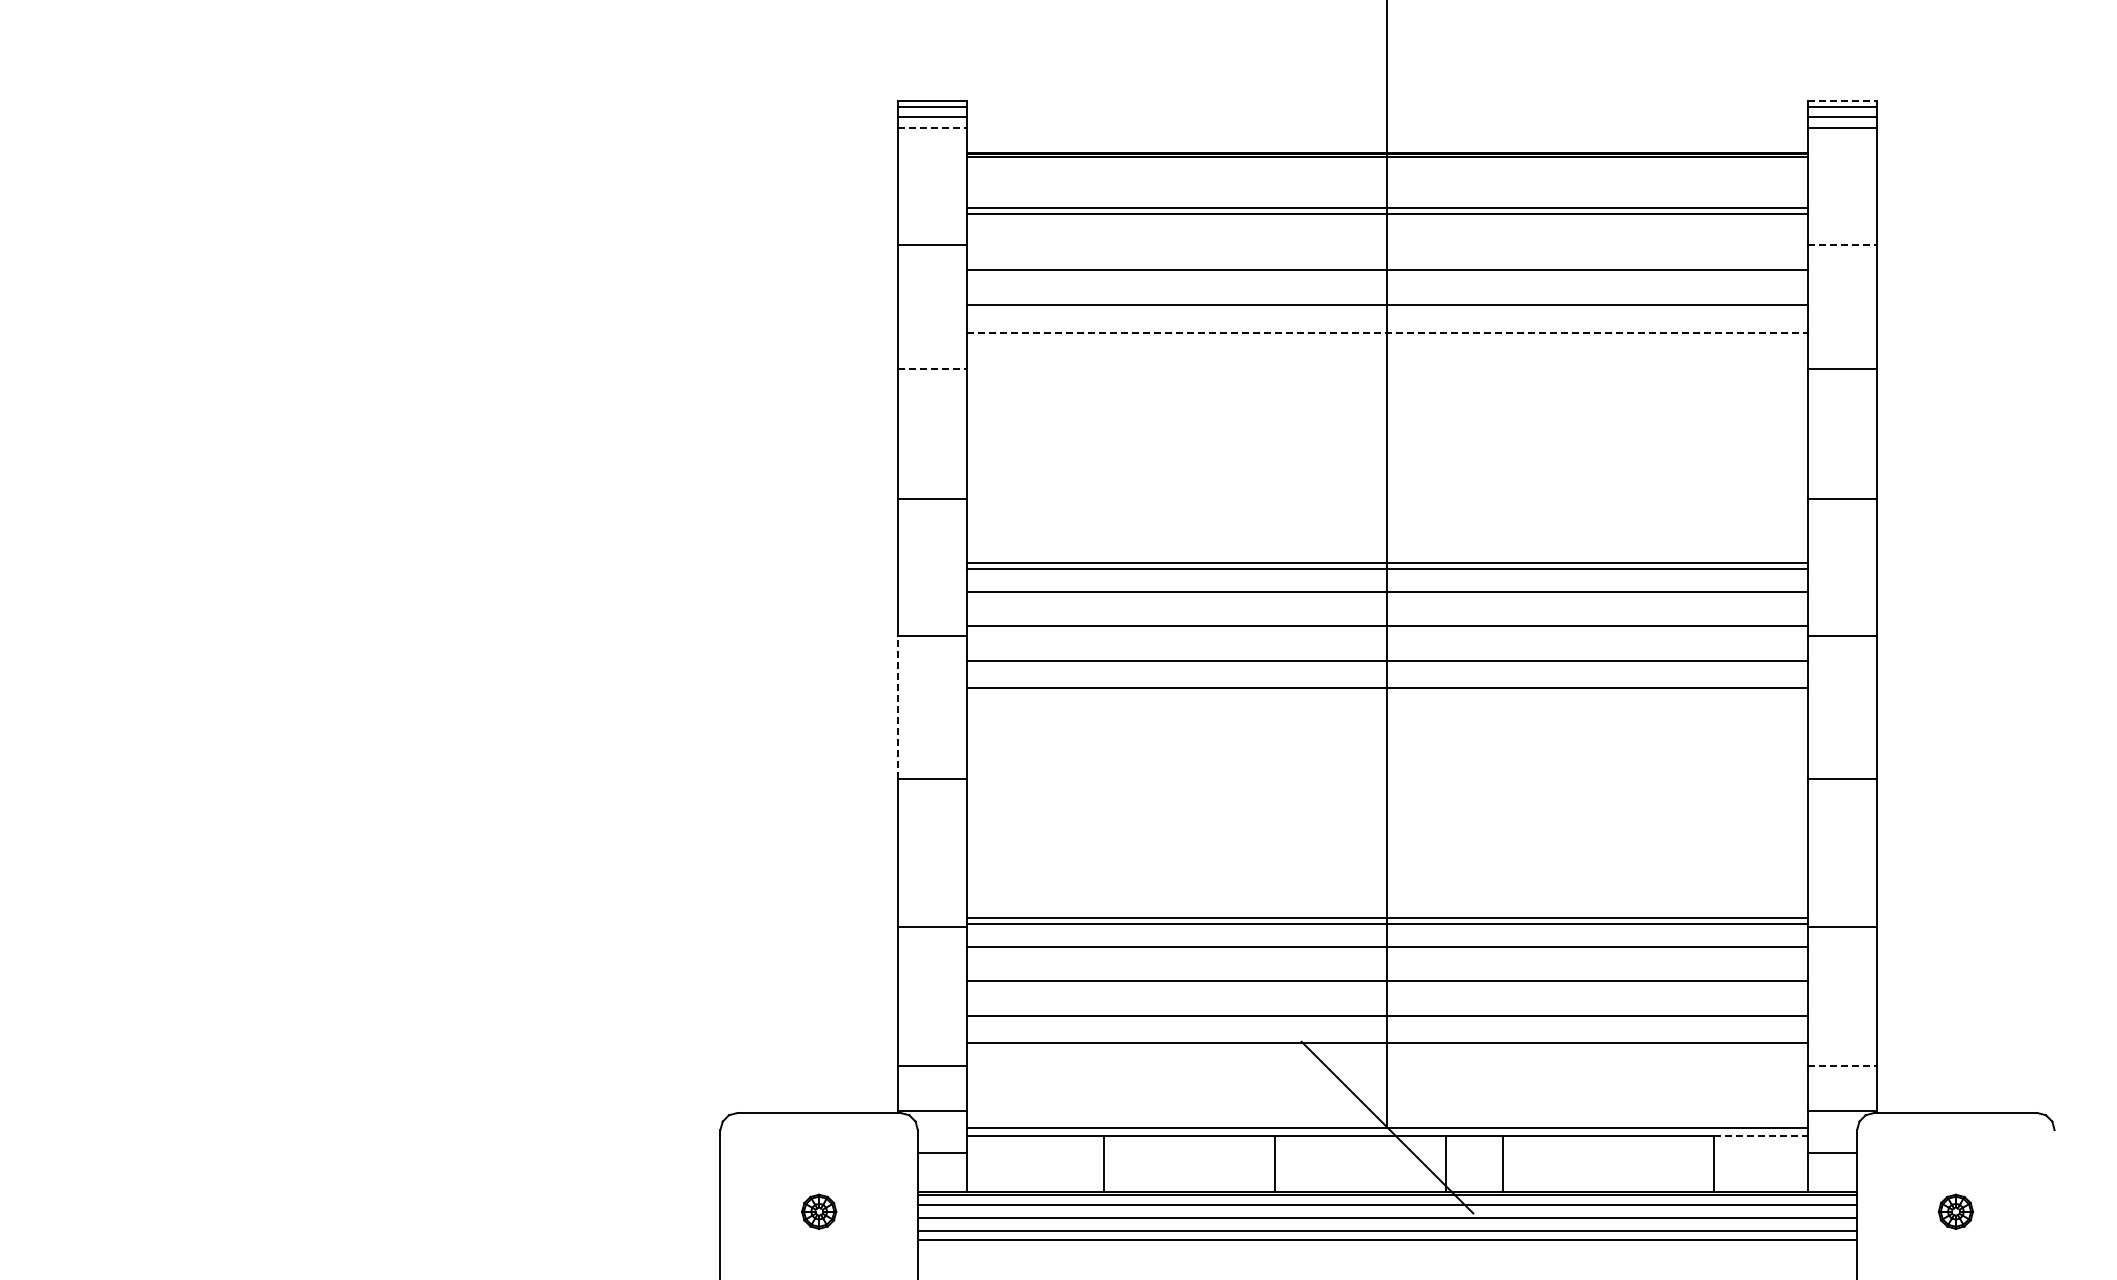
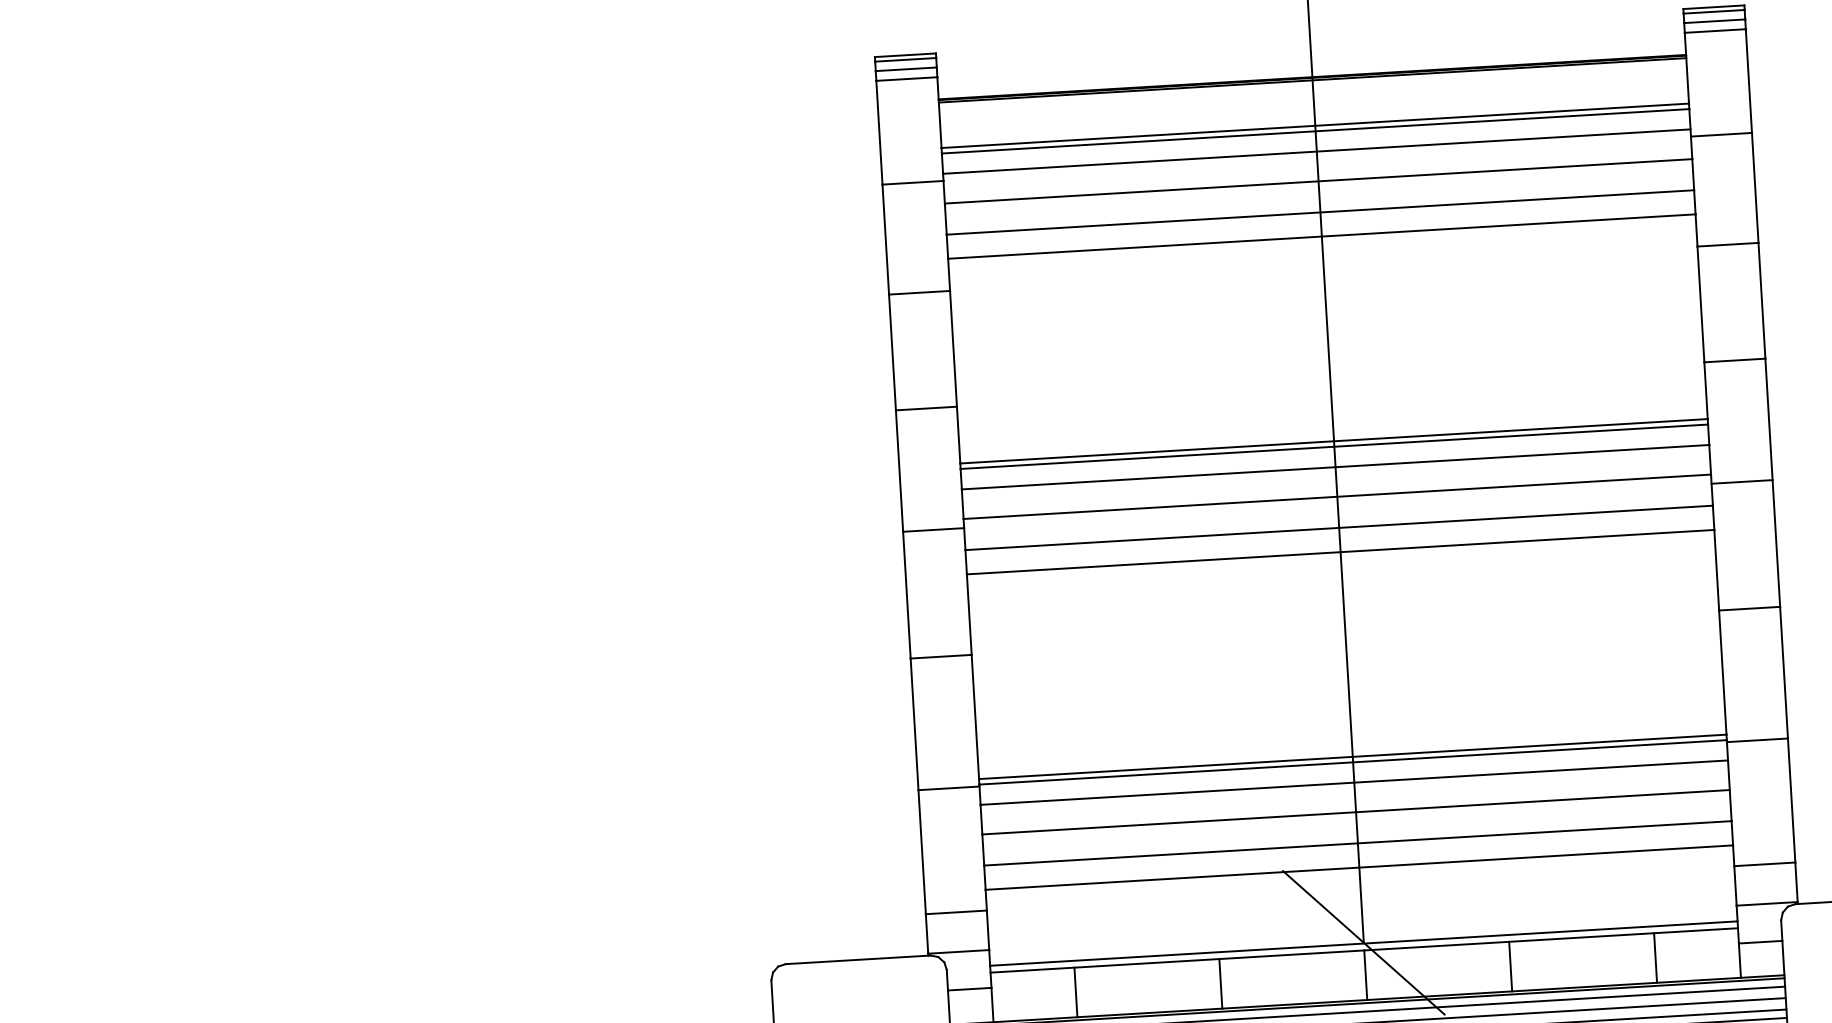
line: (1843, 101) -> (1714, 7), dashed -> solid
line: (932, 128) -> (906, 79), dashed -> solid
line: (1387, 236) -> (1316, 151), added
line: (1843, 245) -> (1722, 135), dashed -> solid
line: (1387, 332) -> (1321, 236), dashed -> solid
line: (932, 368) -> (919, 292), dashed -> solid
line: (898, 706) -> (907, 594), dashed -> solid
line: (1843, 1066) -> (1765, 864), dashed -> solid
line: (1761, 1136) -> (1696, 930), dashed -> solid
line: (1104, 1163) -> (1076, 991), moved
line: (1275, 1163) -> (1220, 983), moved
line: (1446, 1163) -> (1365, 974), moved
line: (1502, 1163) -> (1510, 966), moved

